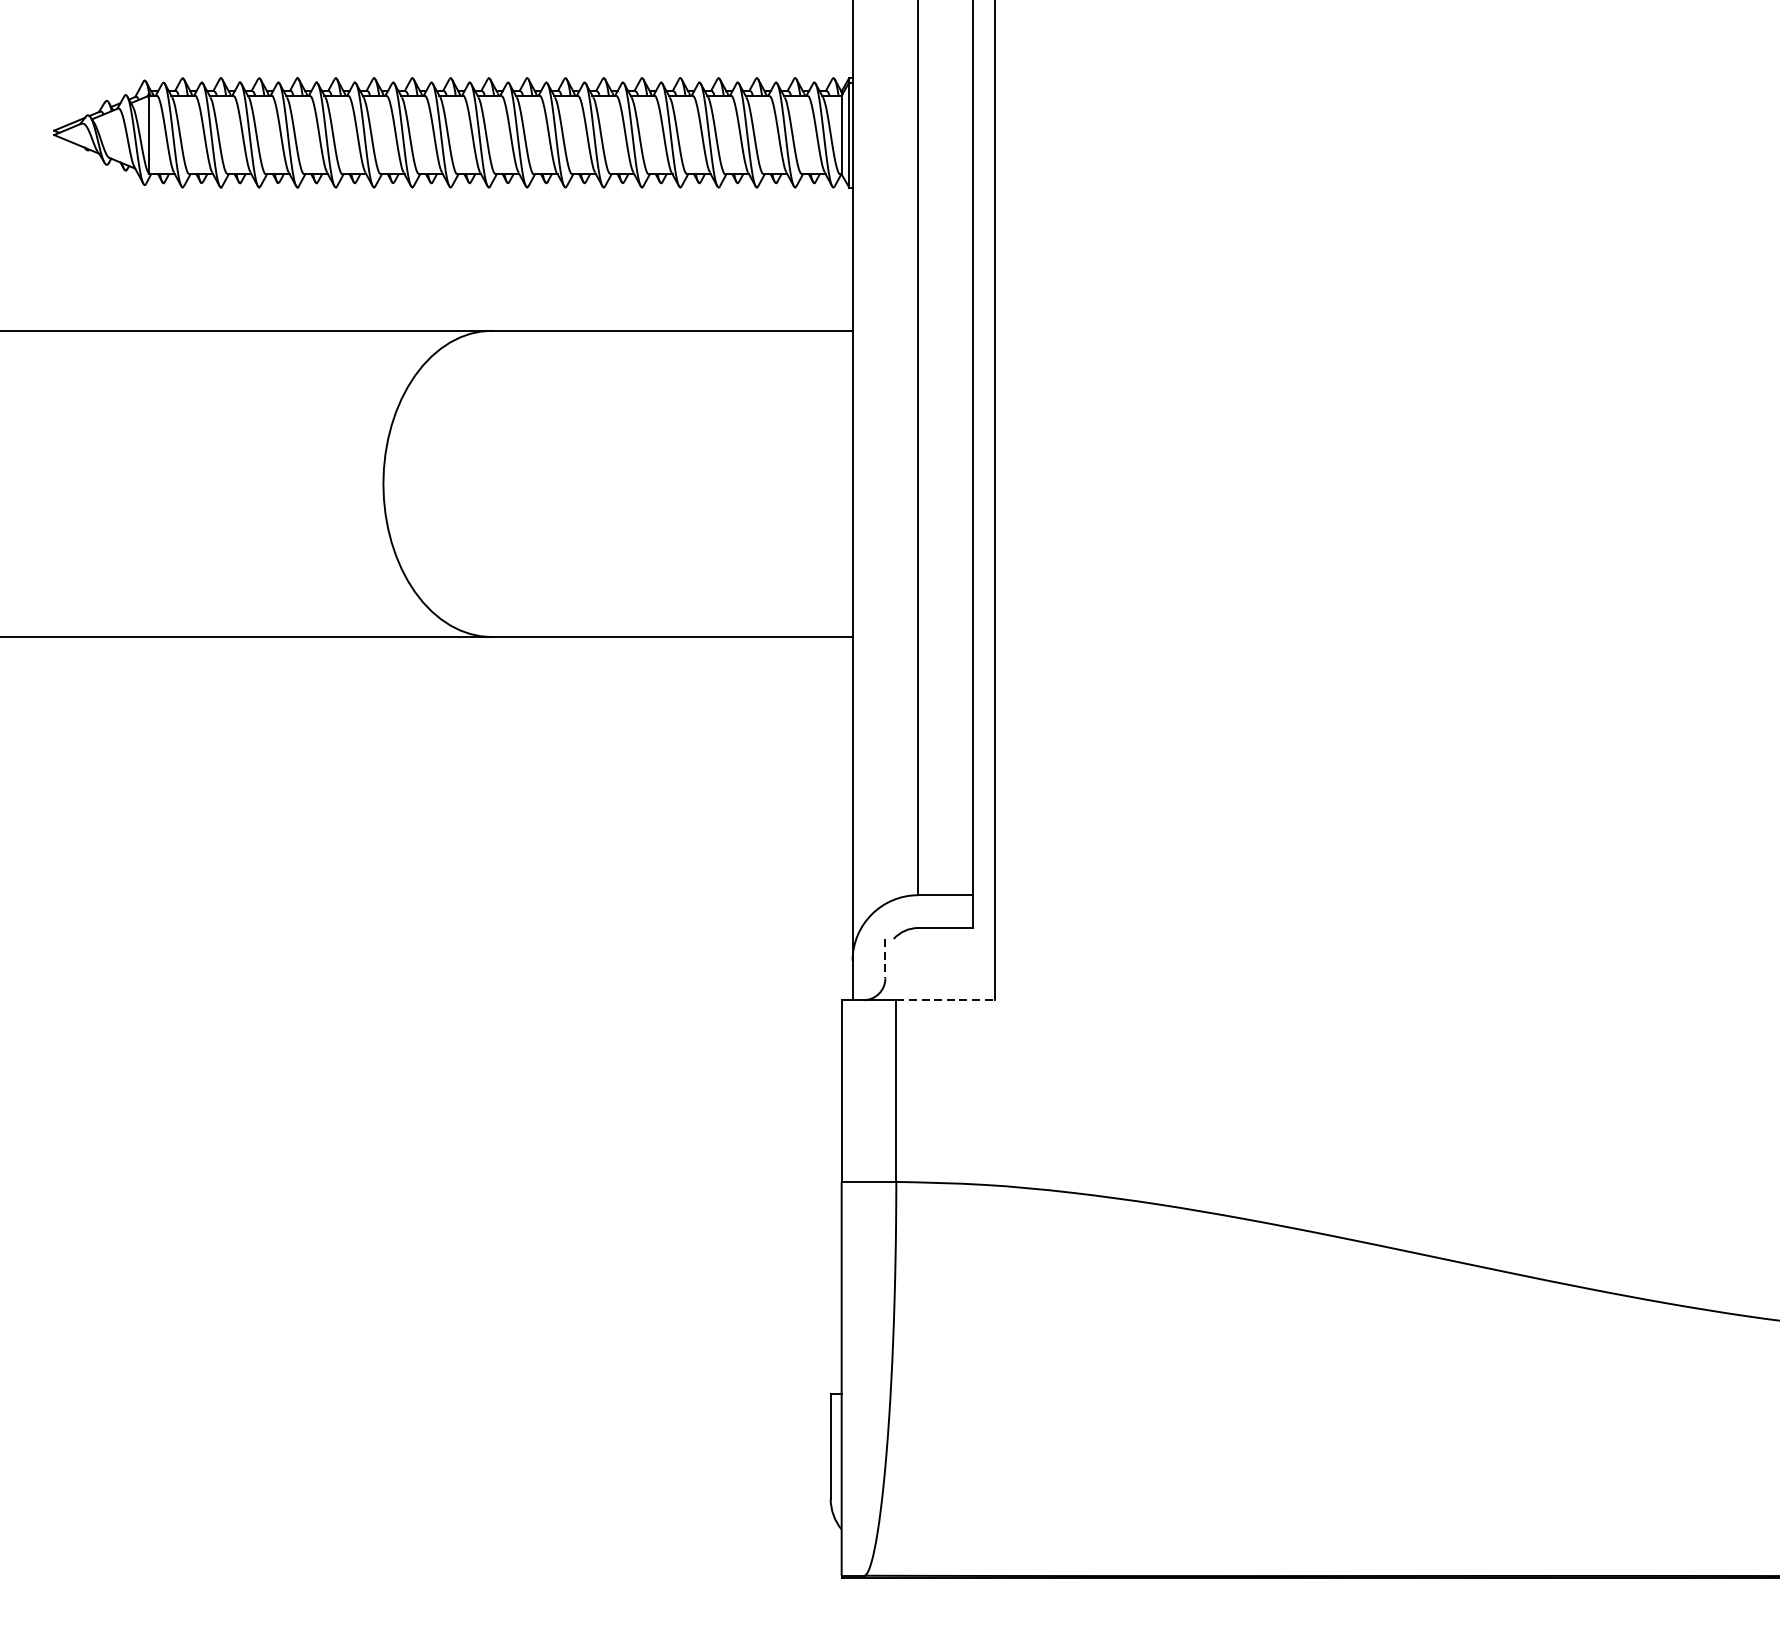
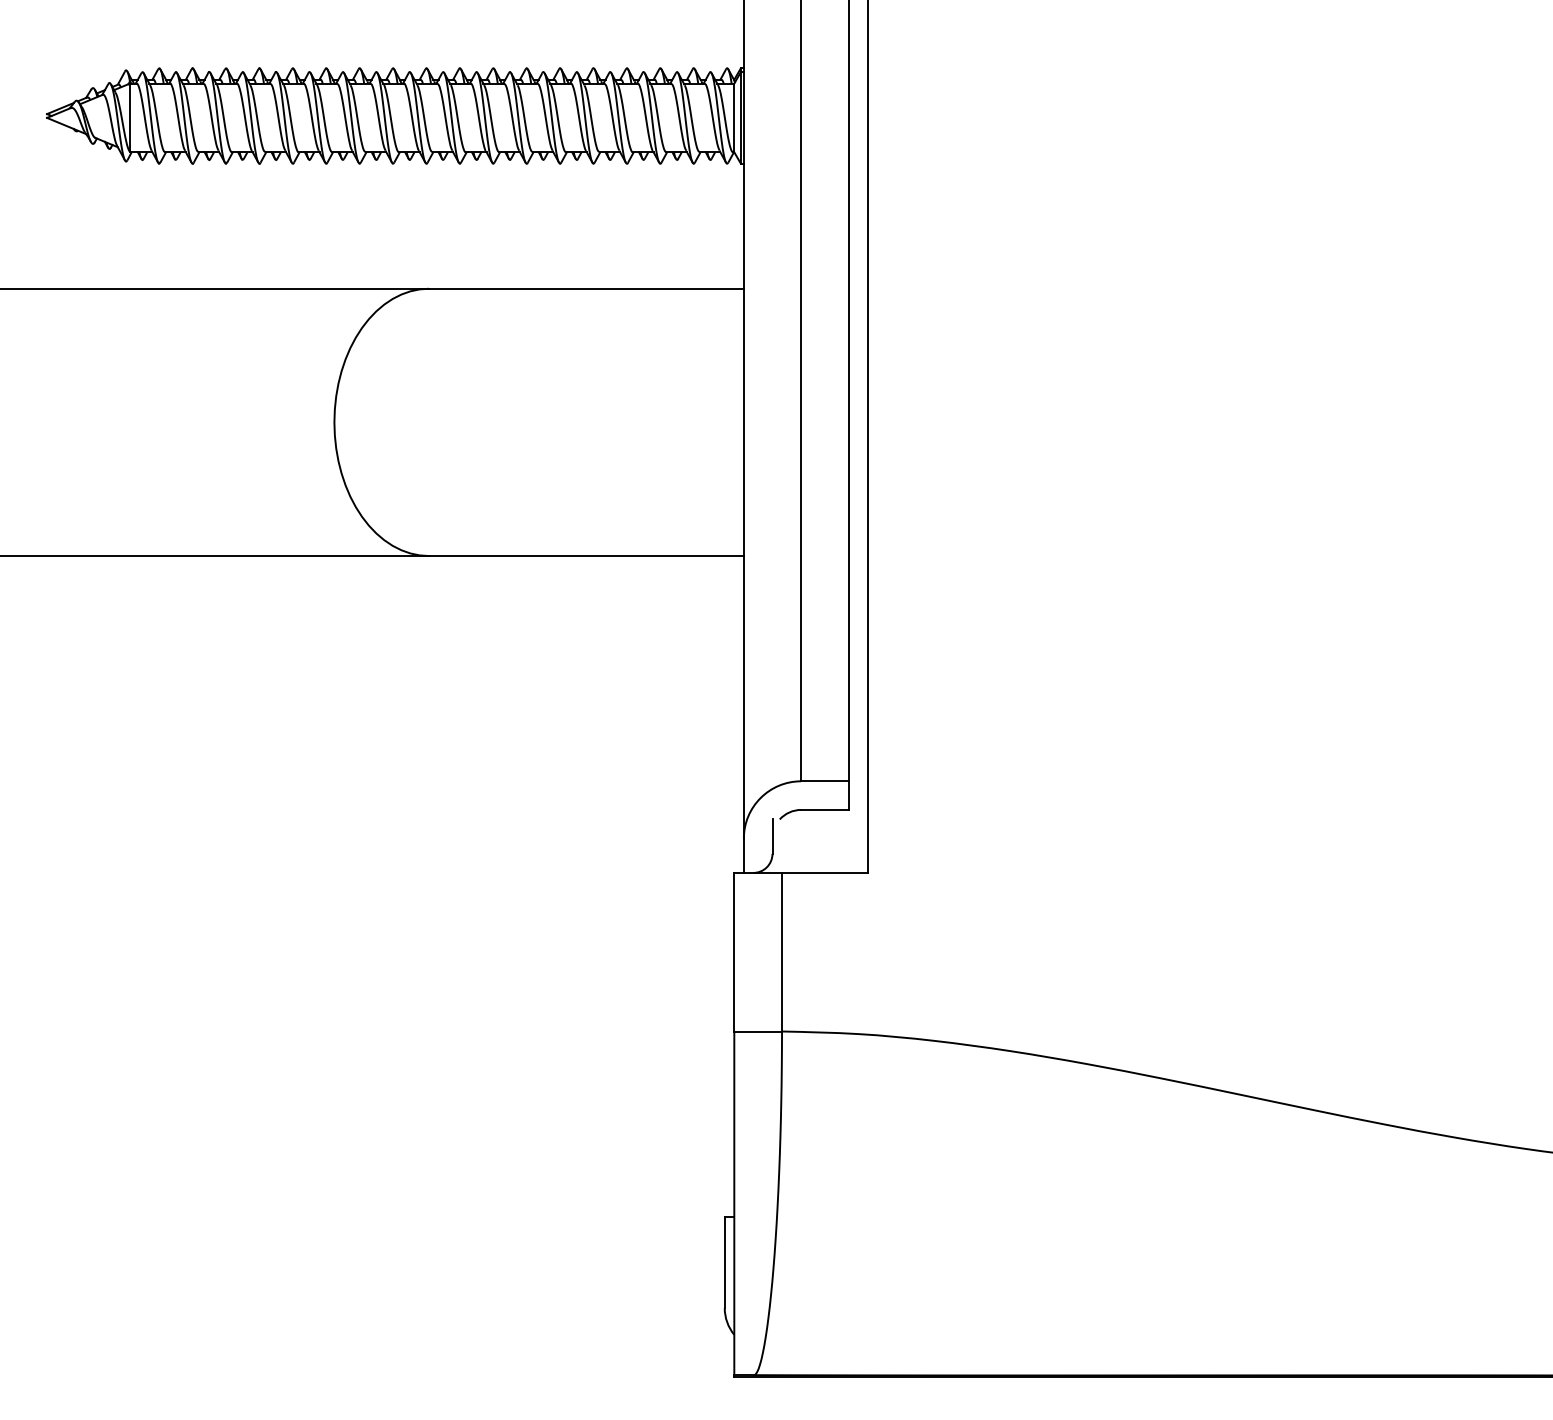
line: (885, 959) -> (772, 837), dashed -> solid
line: (945, 999) -> (824, 872), dashed -> solid

